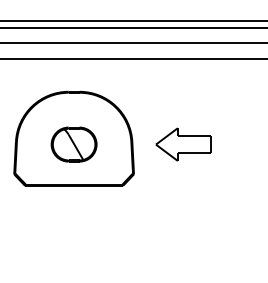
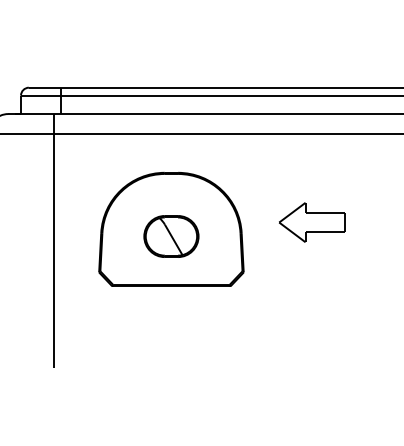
part: (183, 144) -> (312, 222), moved

